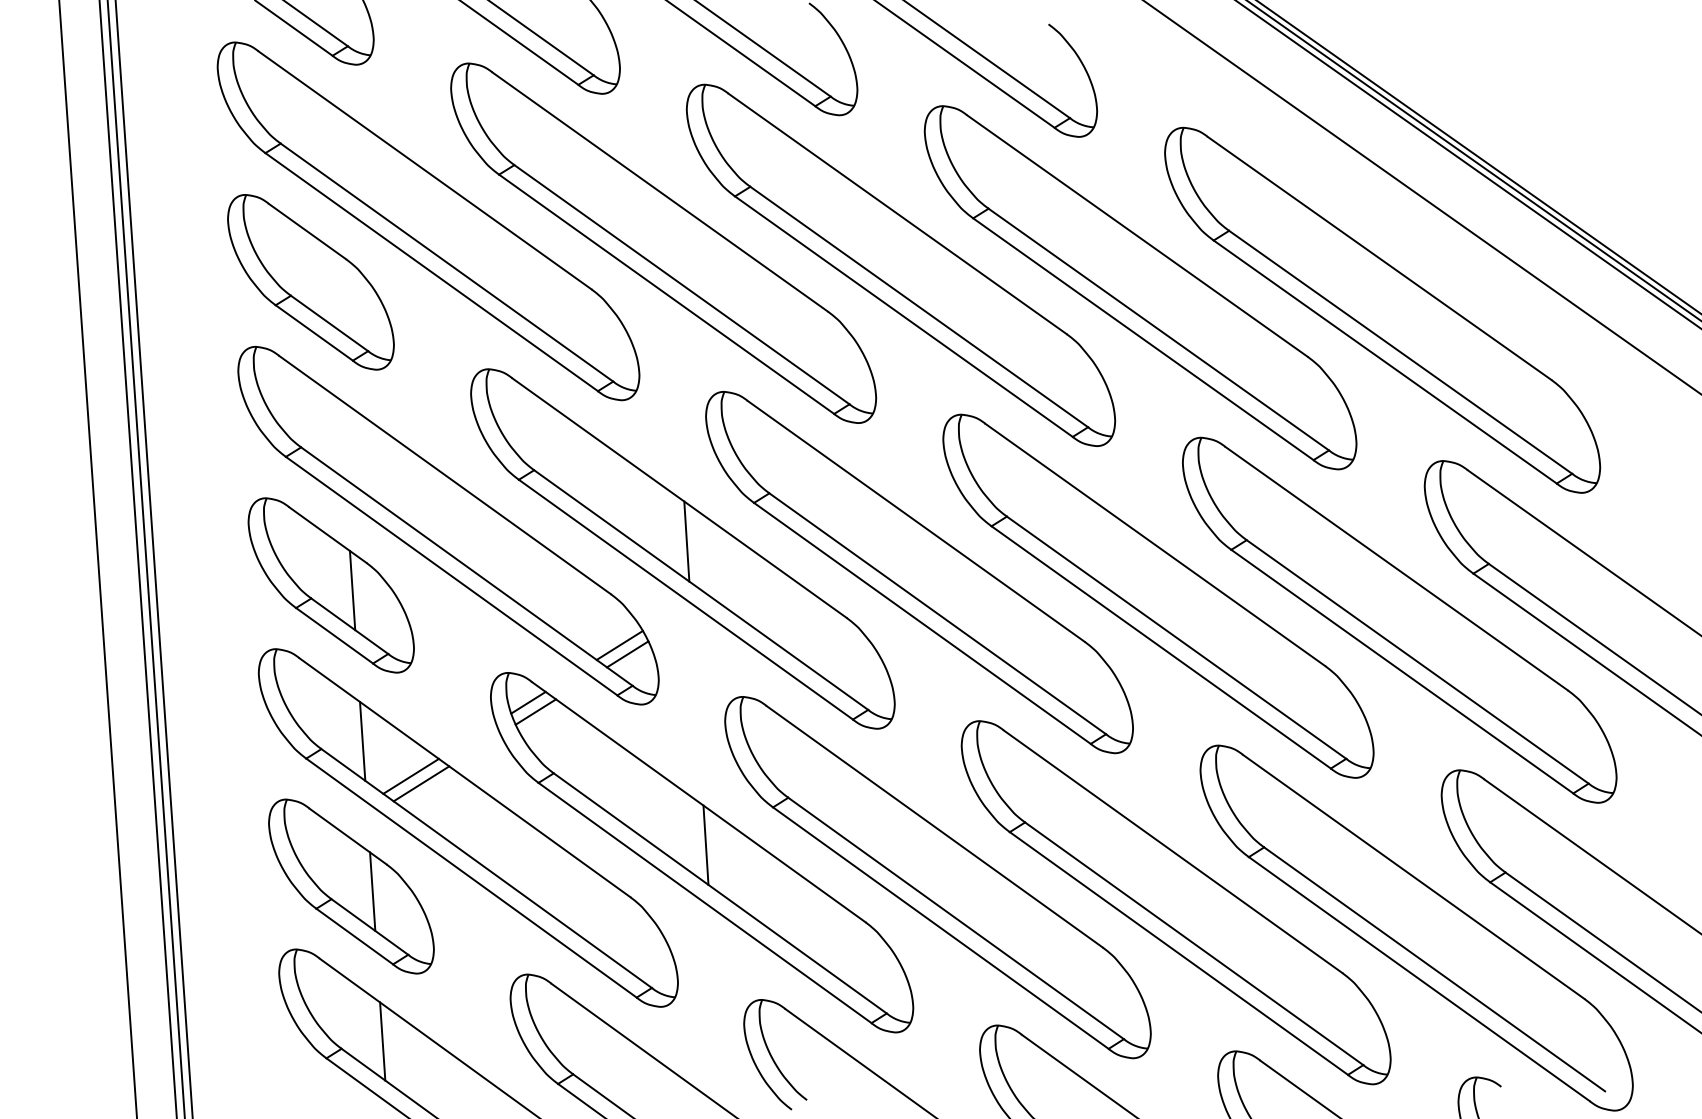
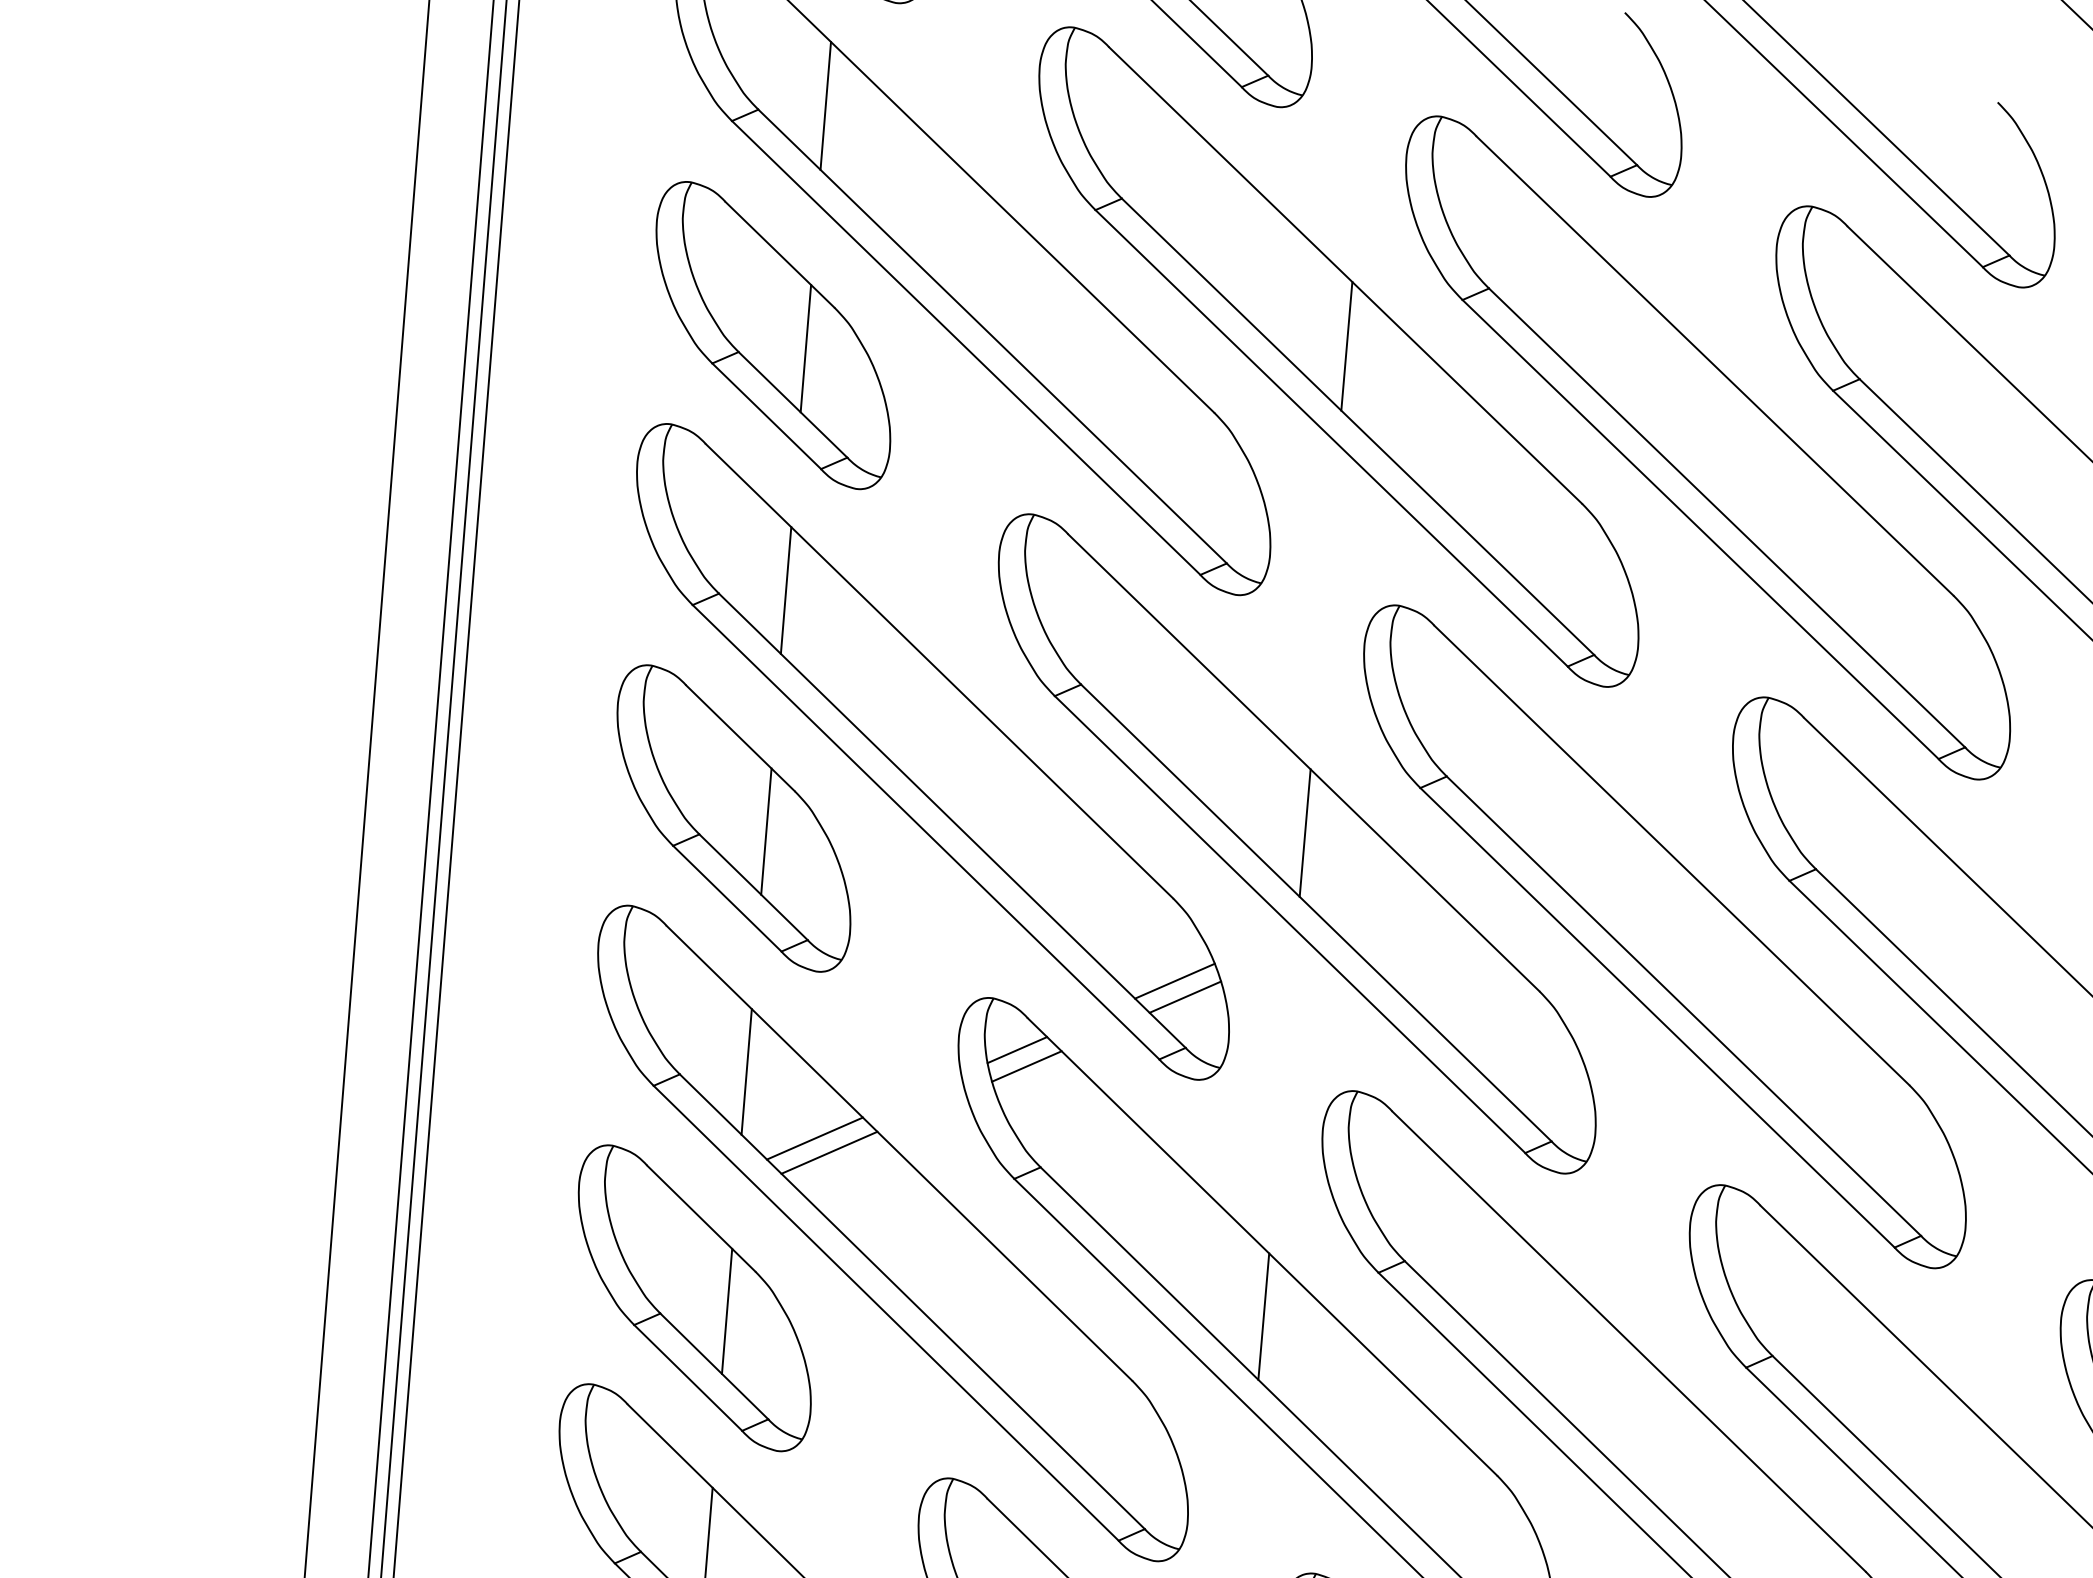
line: (321, 134) -> (824, 104), added
line: (667, 235) -> (1346, 345), added
line: (332, 287) -> (806, 348), added
line: (342, 439) -> (786, 590), added

